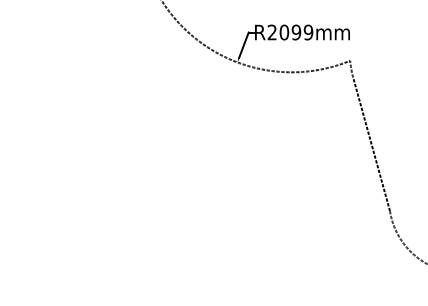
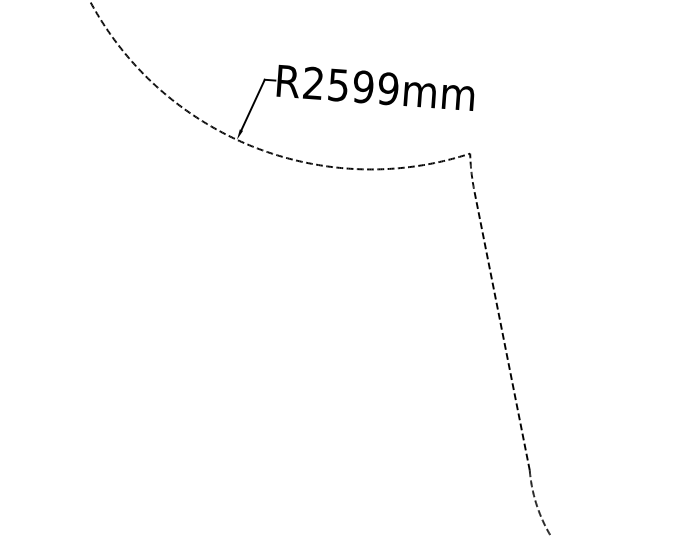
text: (284, 32) -> (338, 85), R2099mm -> R2599mm

